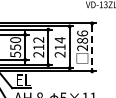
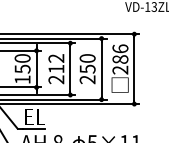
text: (59, 43) -> (86, 63), 214 -> 250
line: (92, 47) -> (134, 69), dashed -> solid
text: (15, 54) -> (22, 79), 550 -> 150

